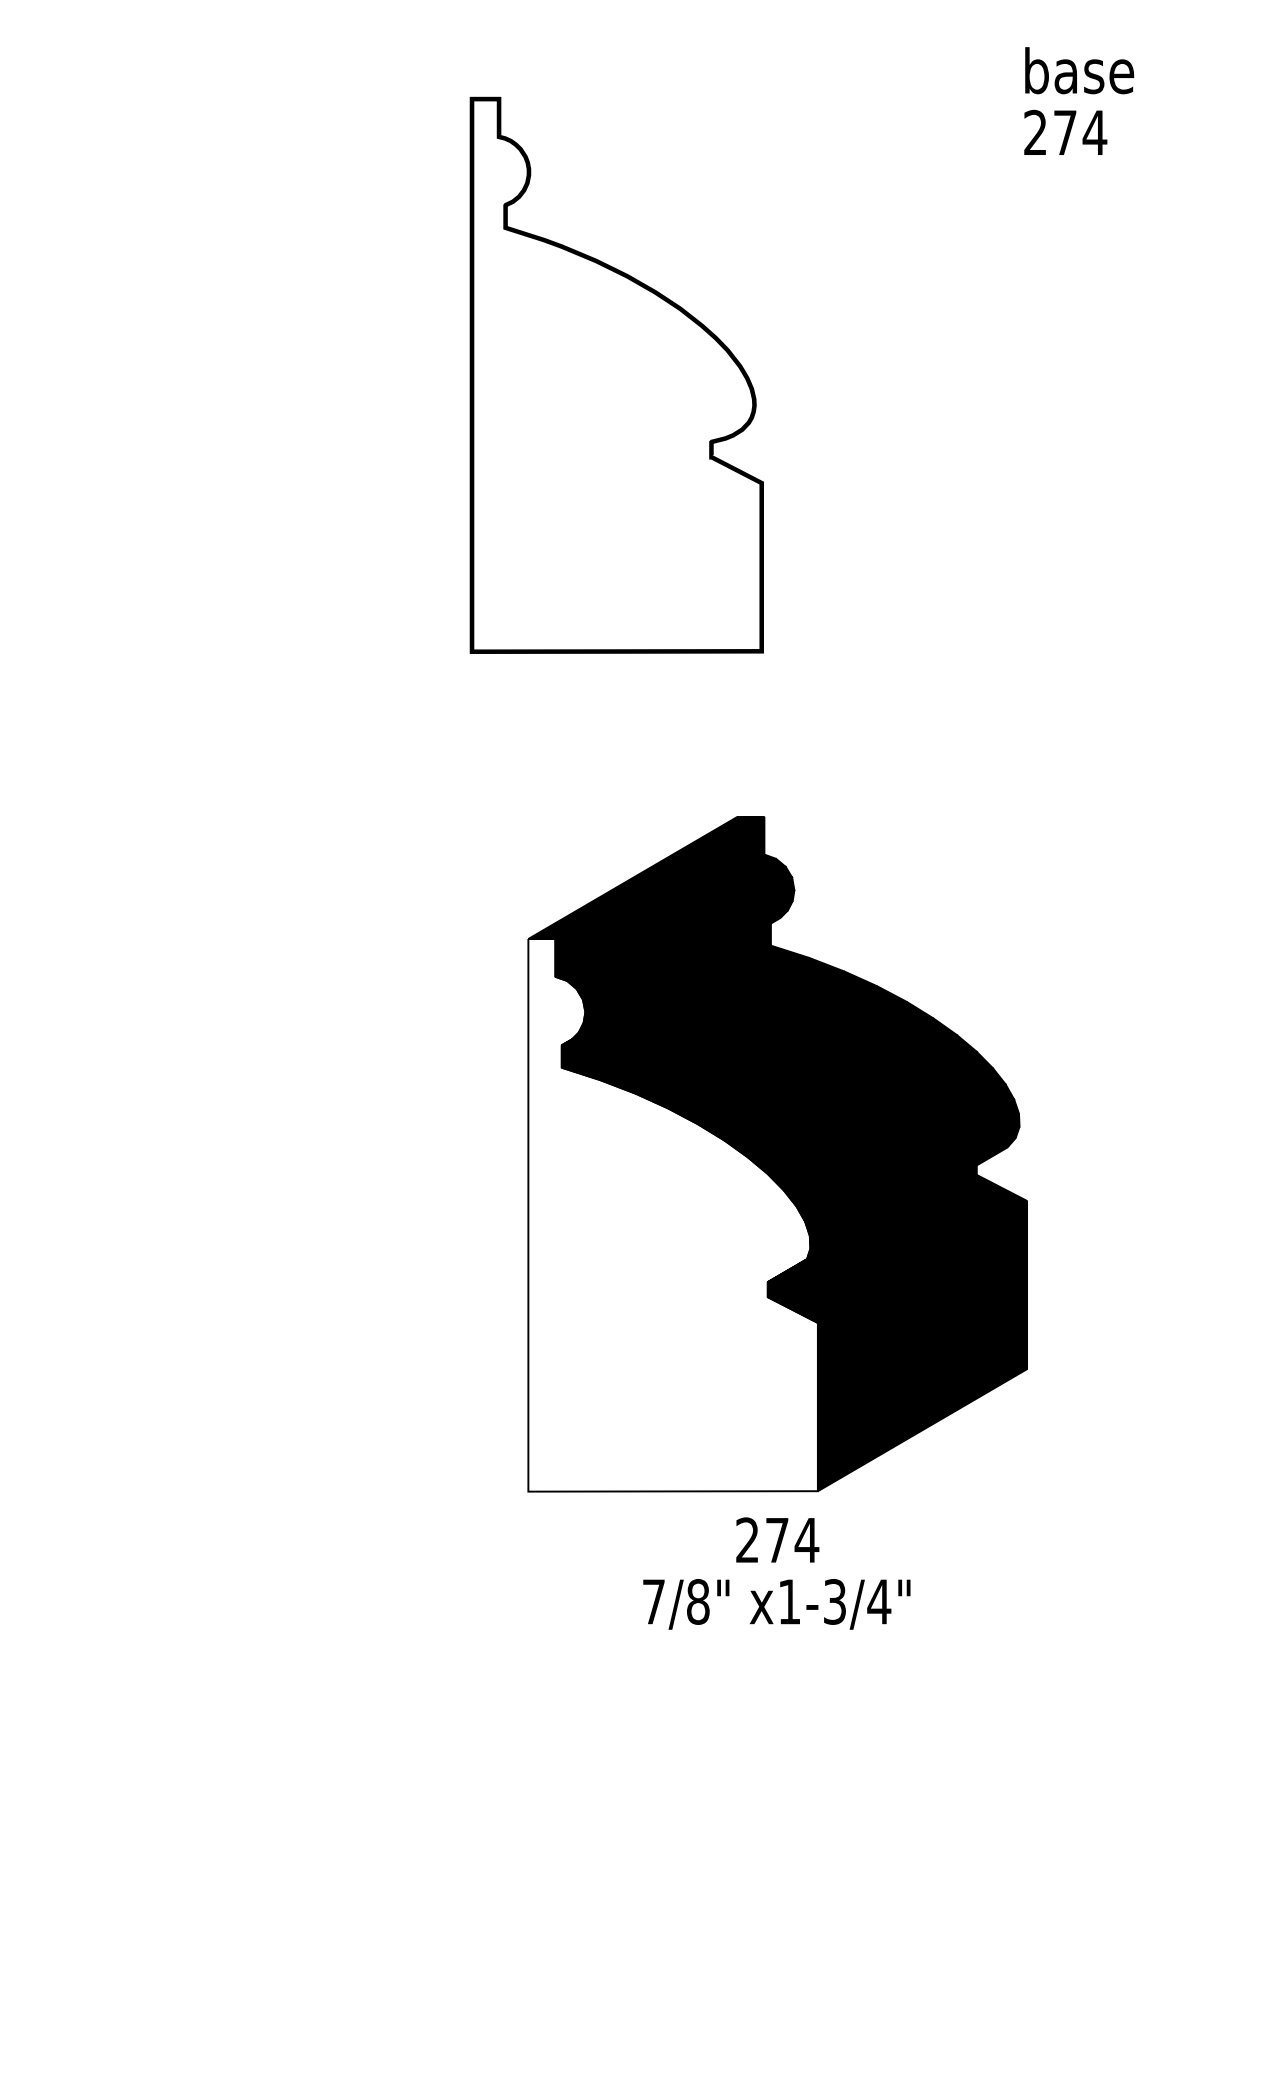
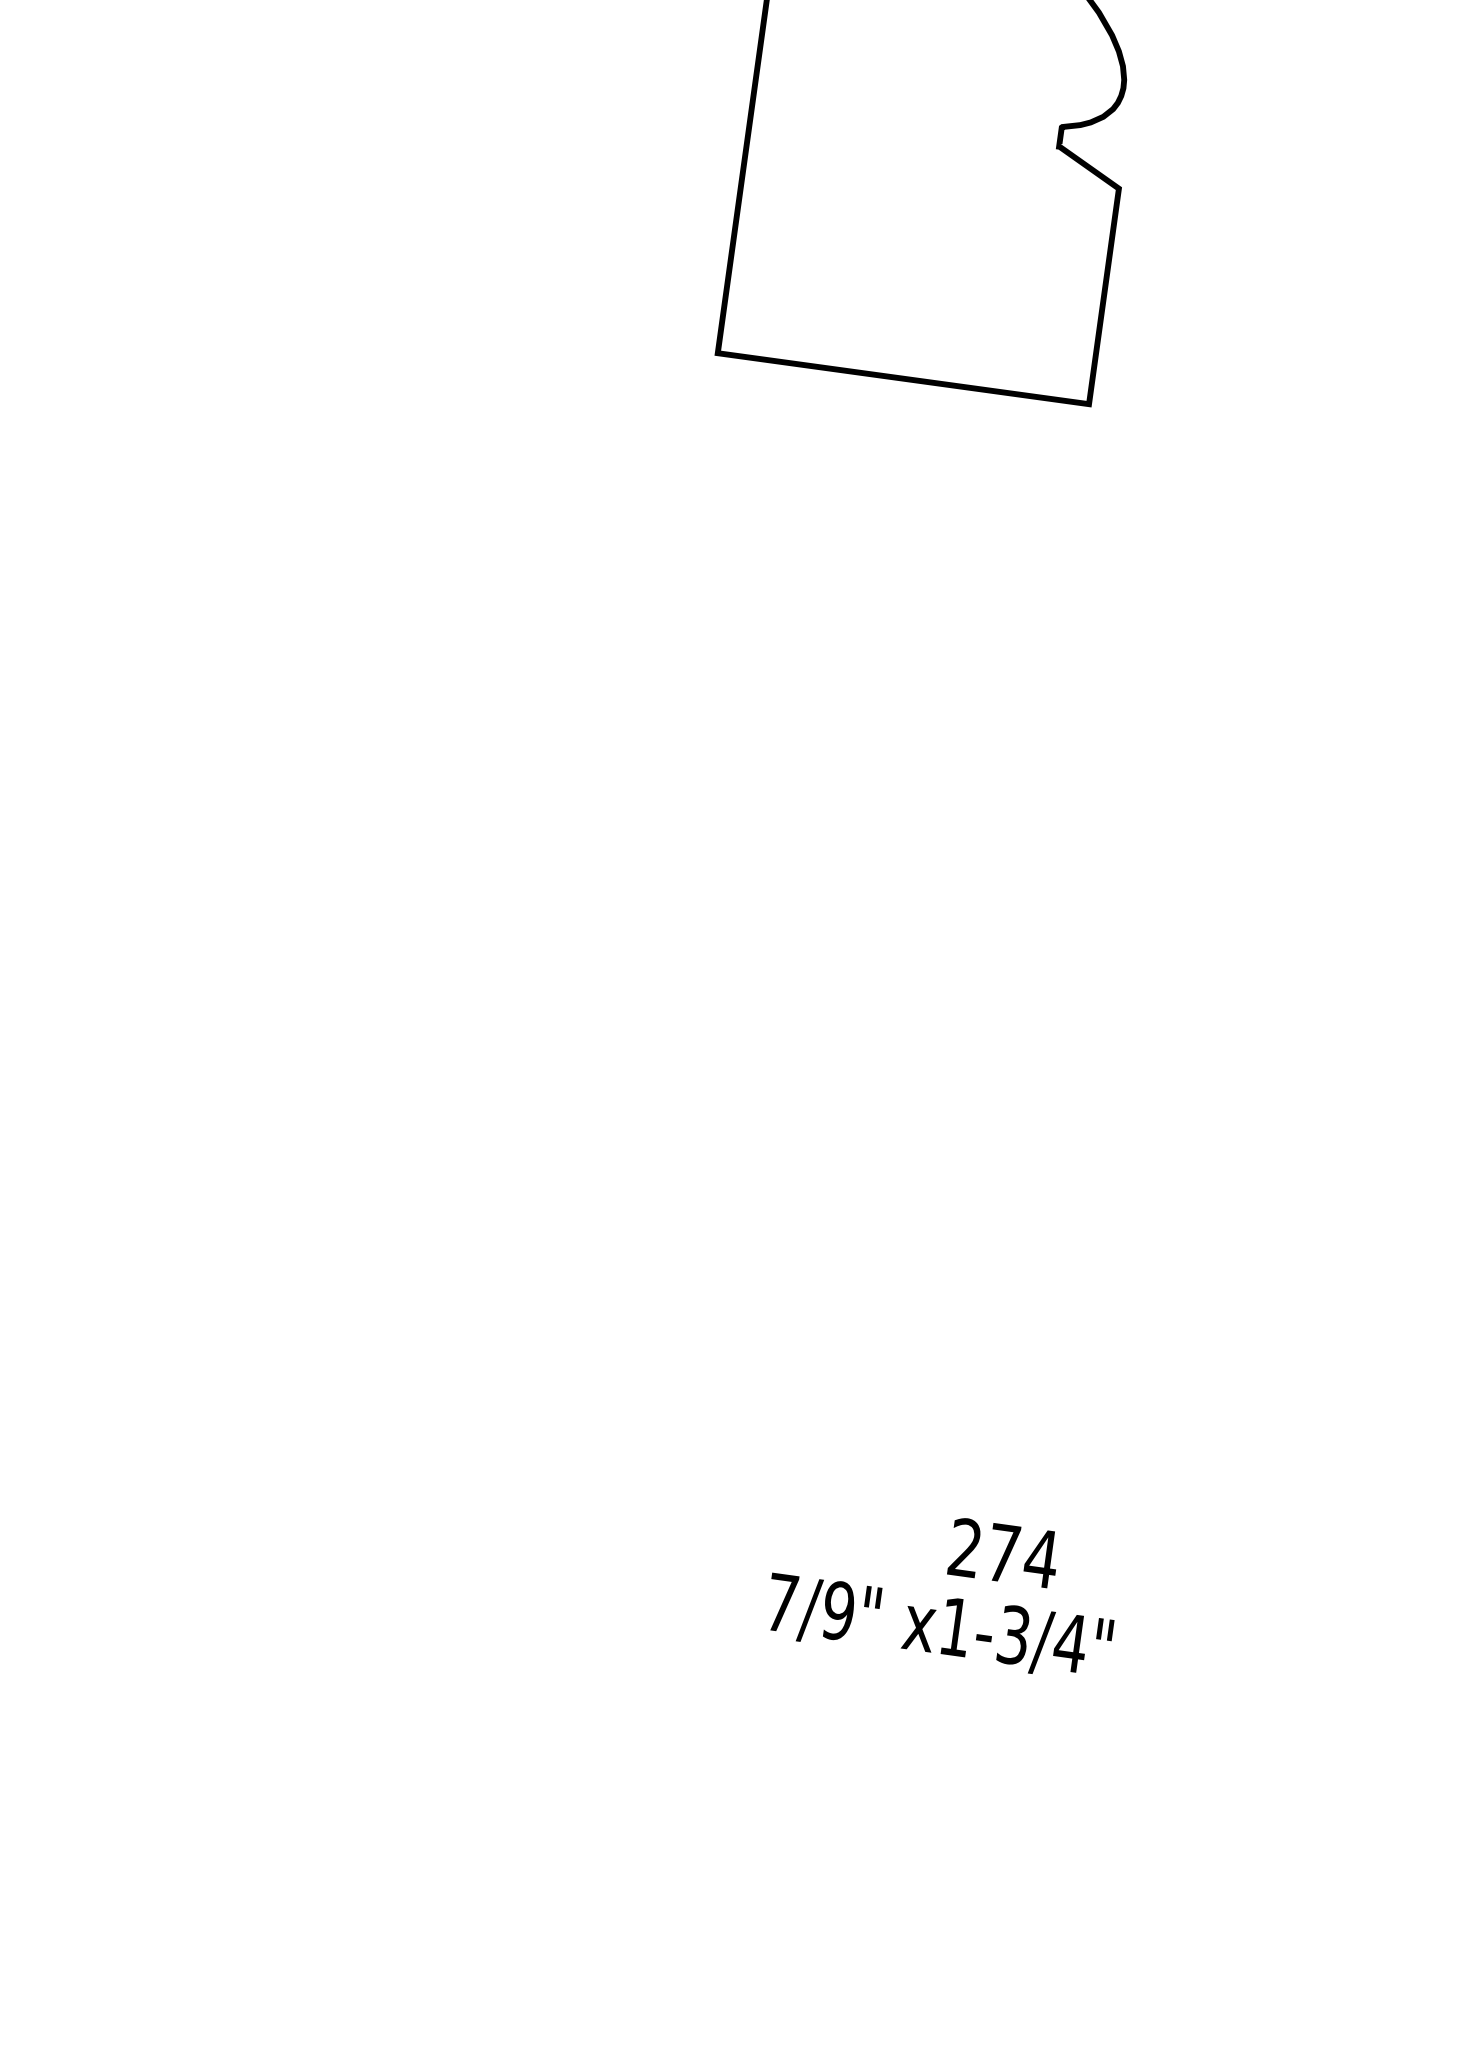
part: (777, 1154) -> (1019, 1051), removed
text: (777, 1539) -> (1003, 1552), moved
text: (697, 1601) -> (837, 1610), 7/8" -> 7/9"

